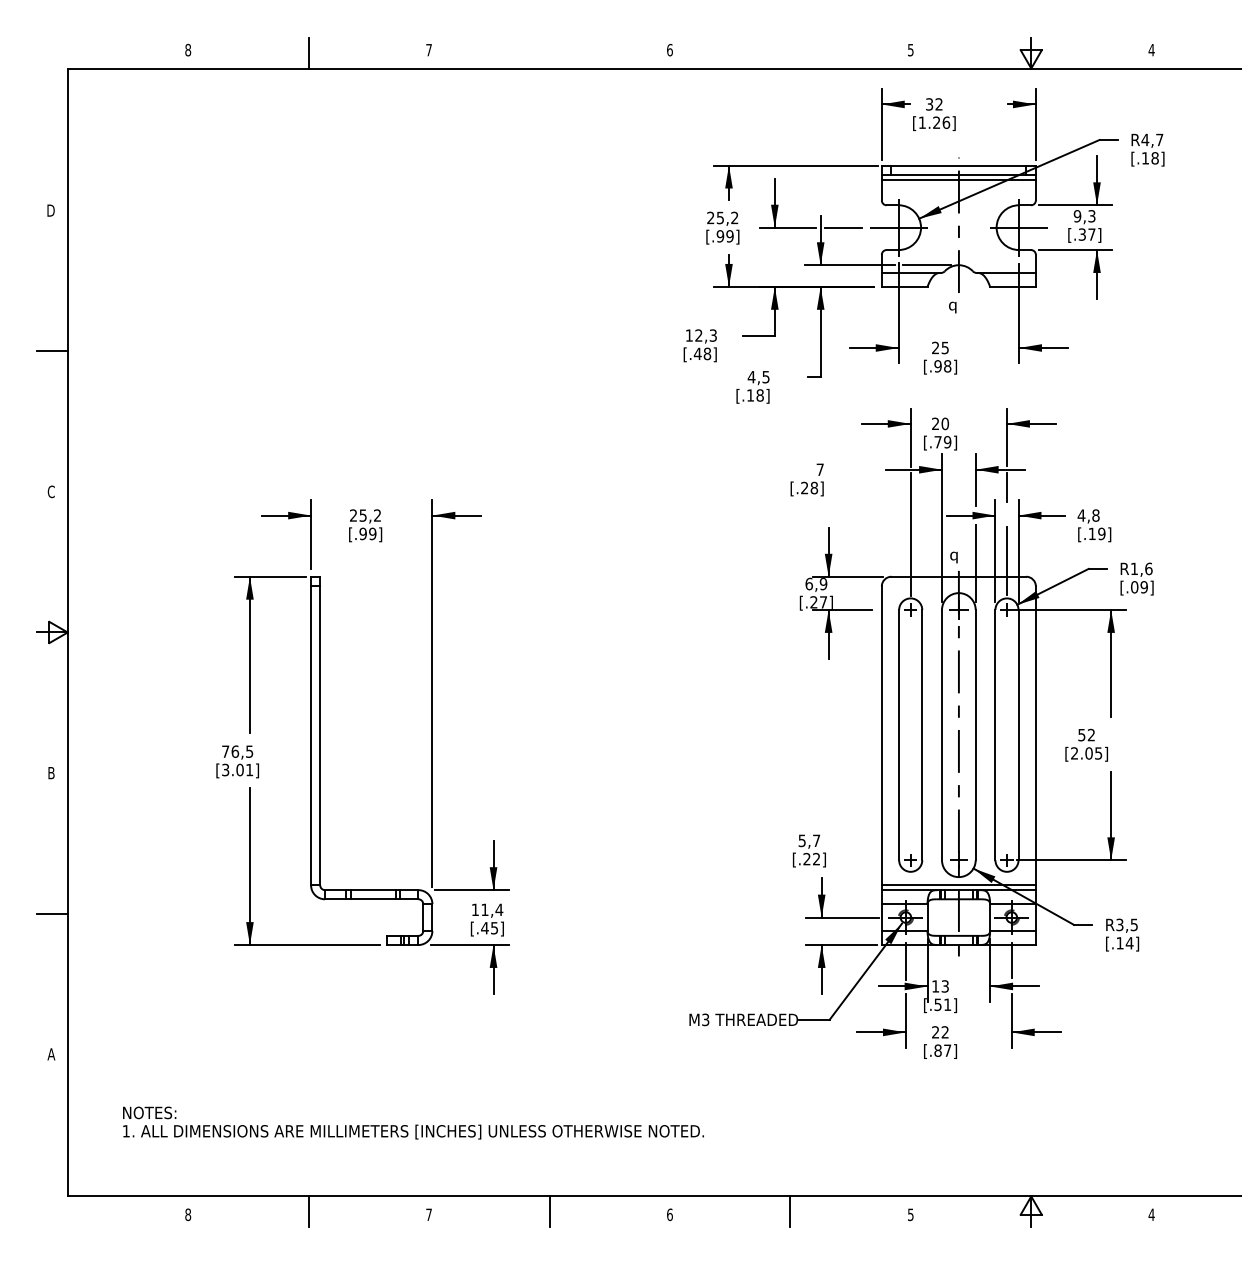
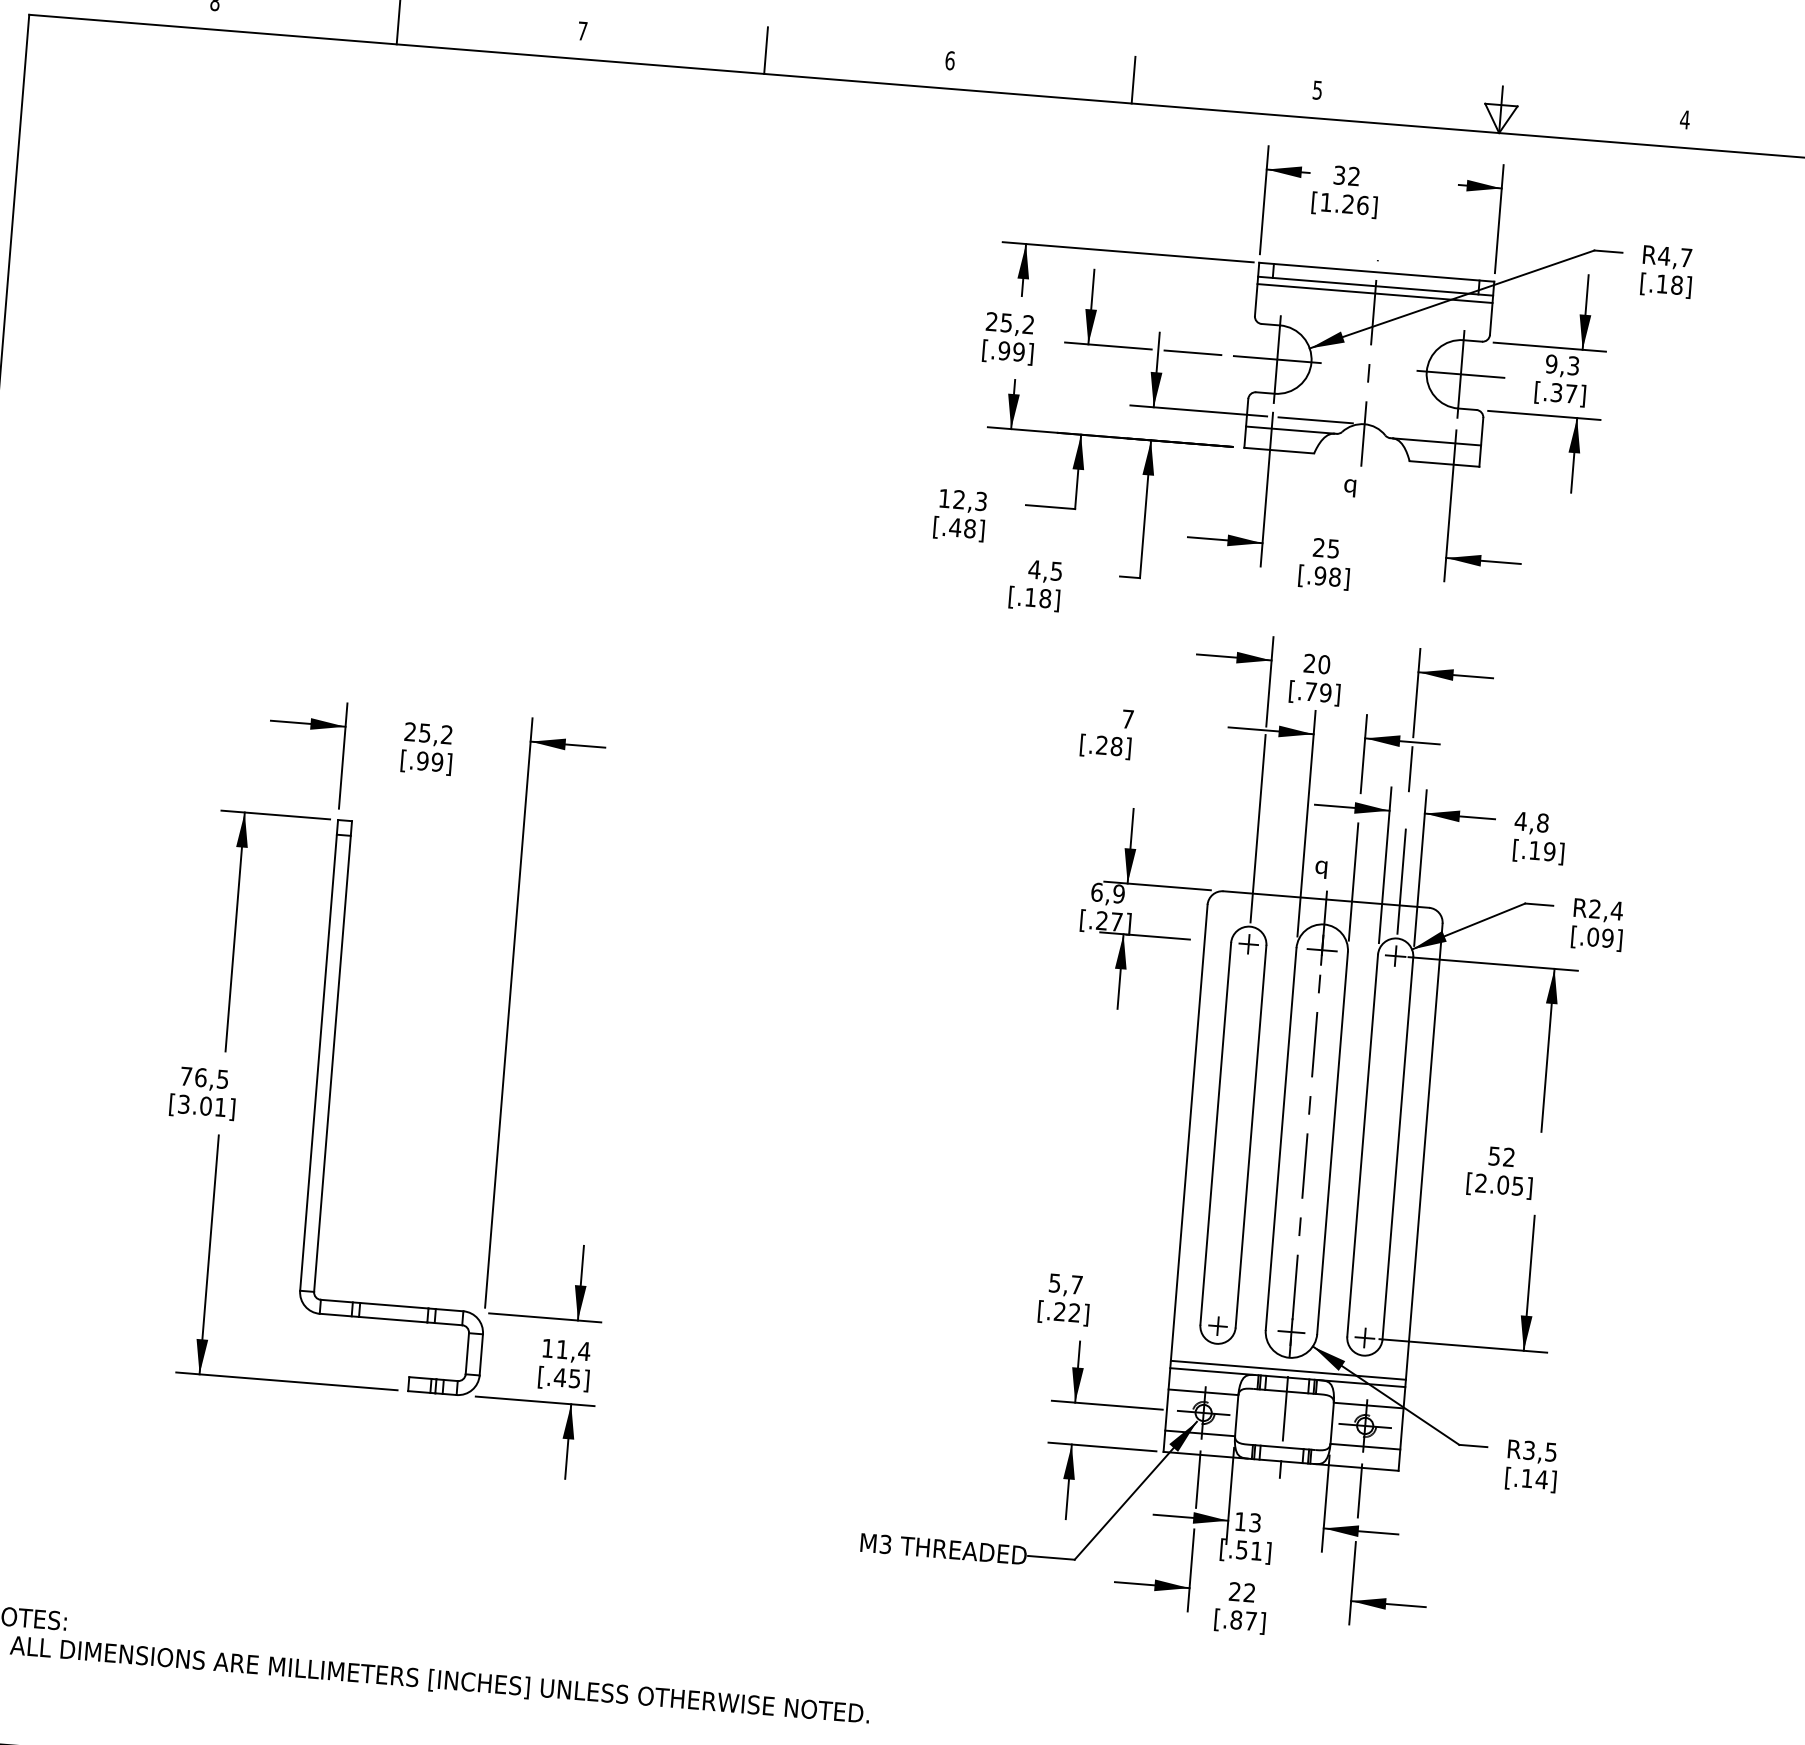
line: (549, 52) -> (766, 49), added
line: (790, 52) -> (1133, 79), added
text: (1141, 568) -> (1605, 909), R1,6 -> R2,4

